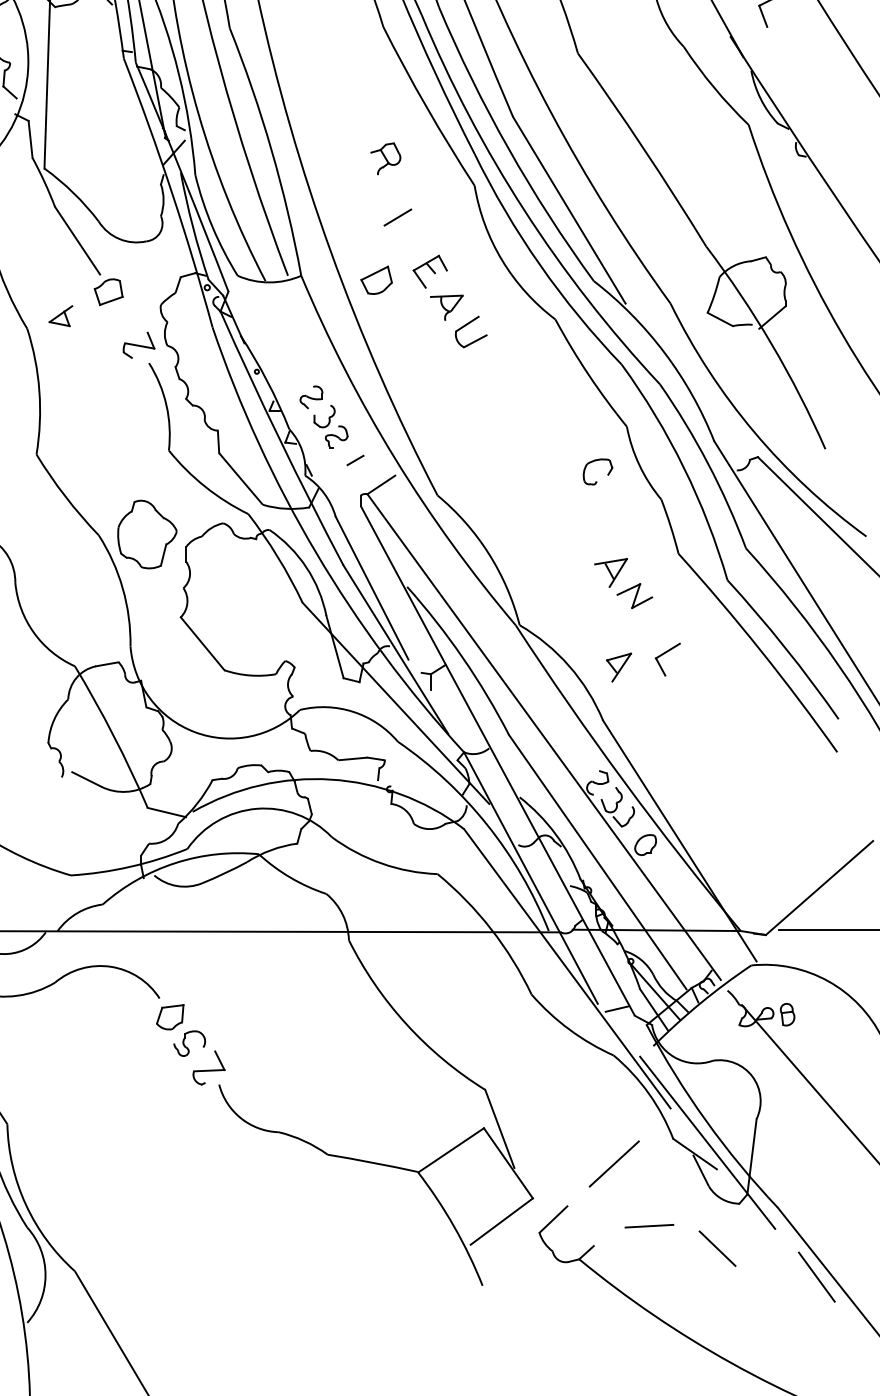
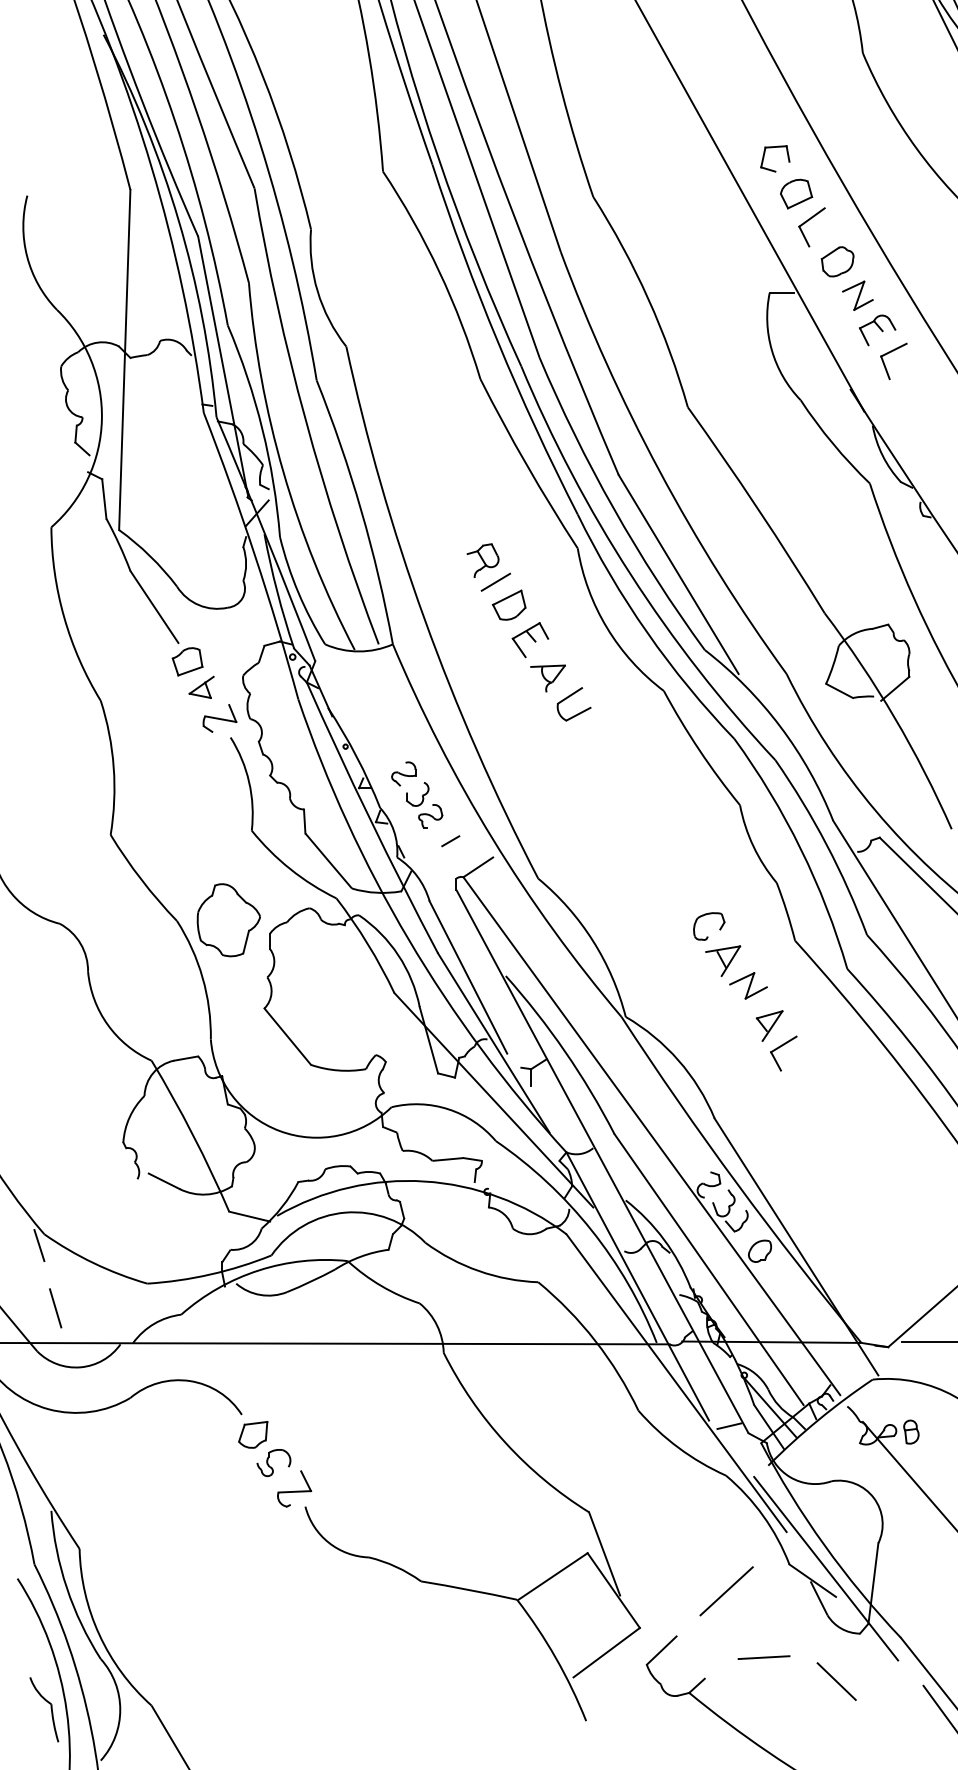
part: (385, 158) -> (482, 560), moved
part: (376, 279) -> (509, 604), moved
part: (60, 315) -> (201, 686), moved
part: (597, 481) -> (708, 936), moved
part: (618, 667) -> (769, 1025), moved

